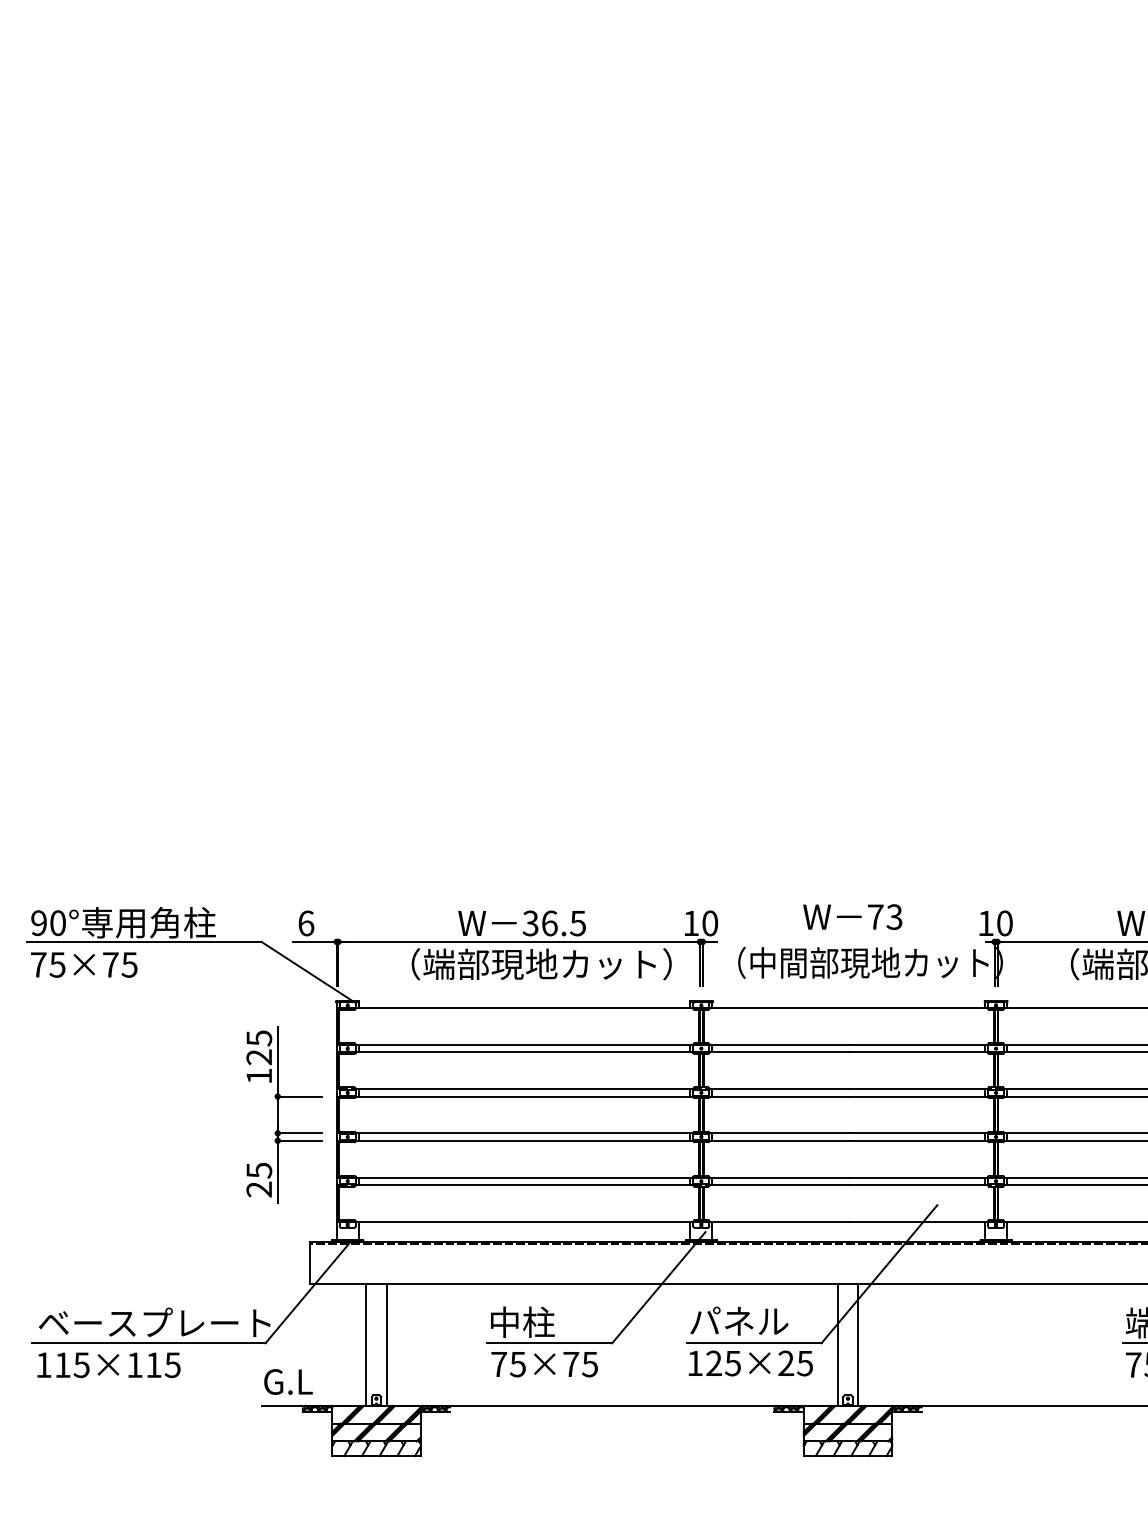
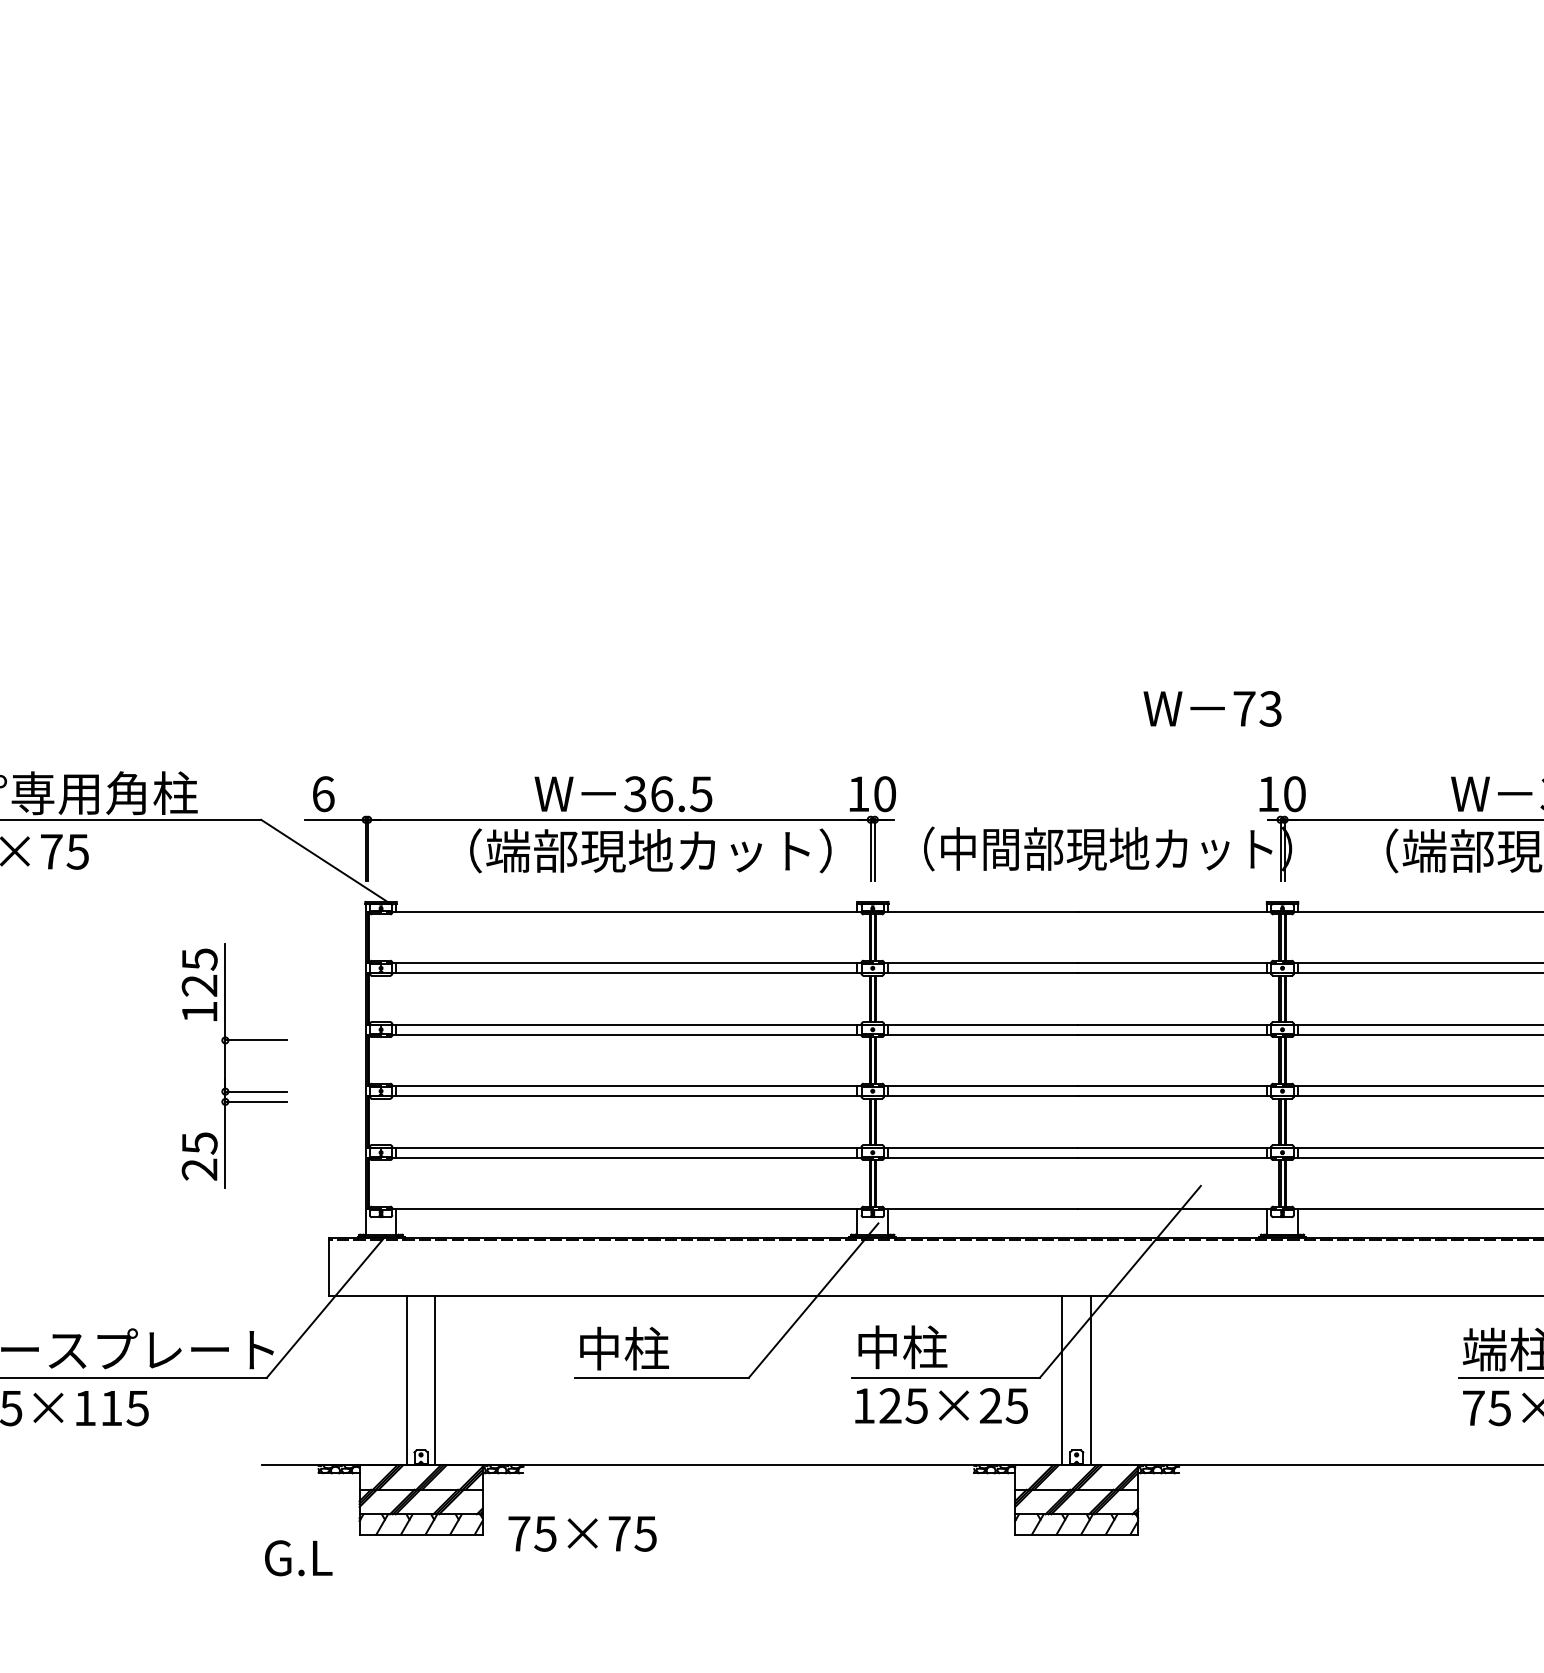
text: (852, 916) -> (1212, 708), moved
part: (284, 1114) -> (234, 1065), moved
text: (739, 1320) -> (925, 1346), パネル -> 中柱
text: (544, 1364) -> (582, 1533), moved
text: (288, 1381) -> (298, 1557), moved

